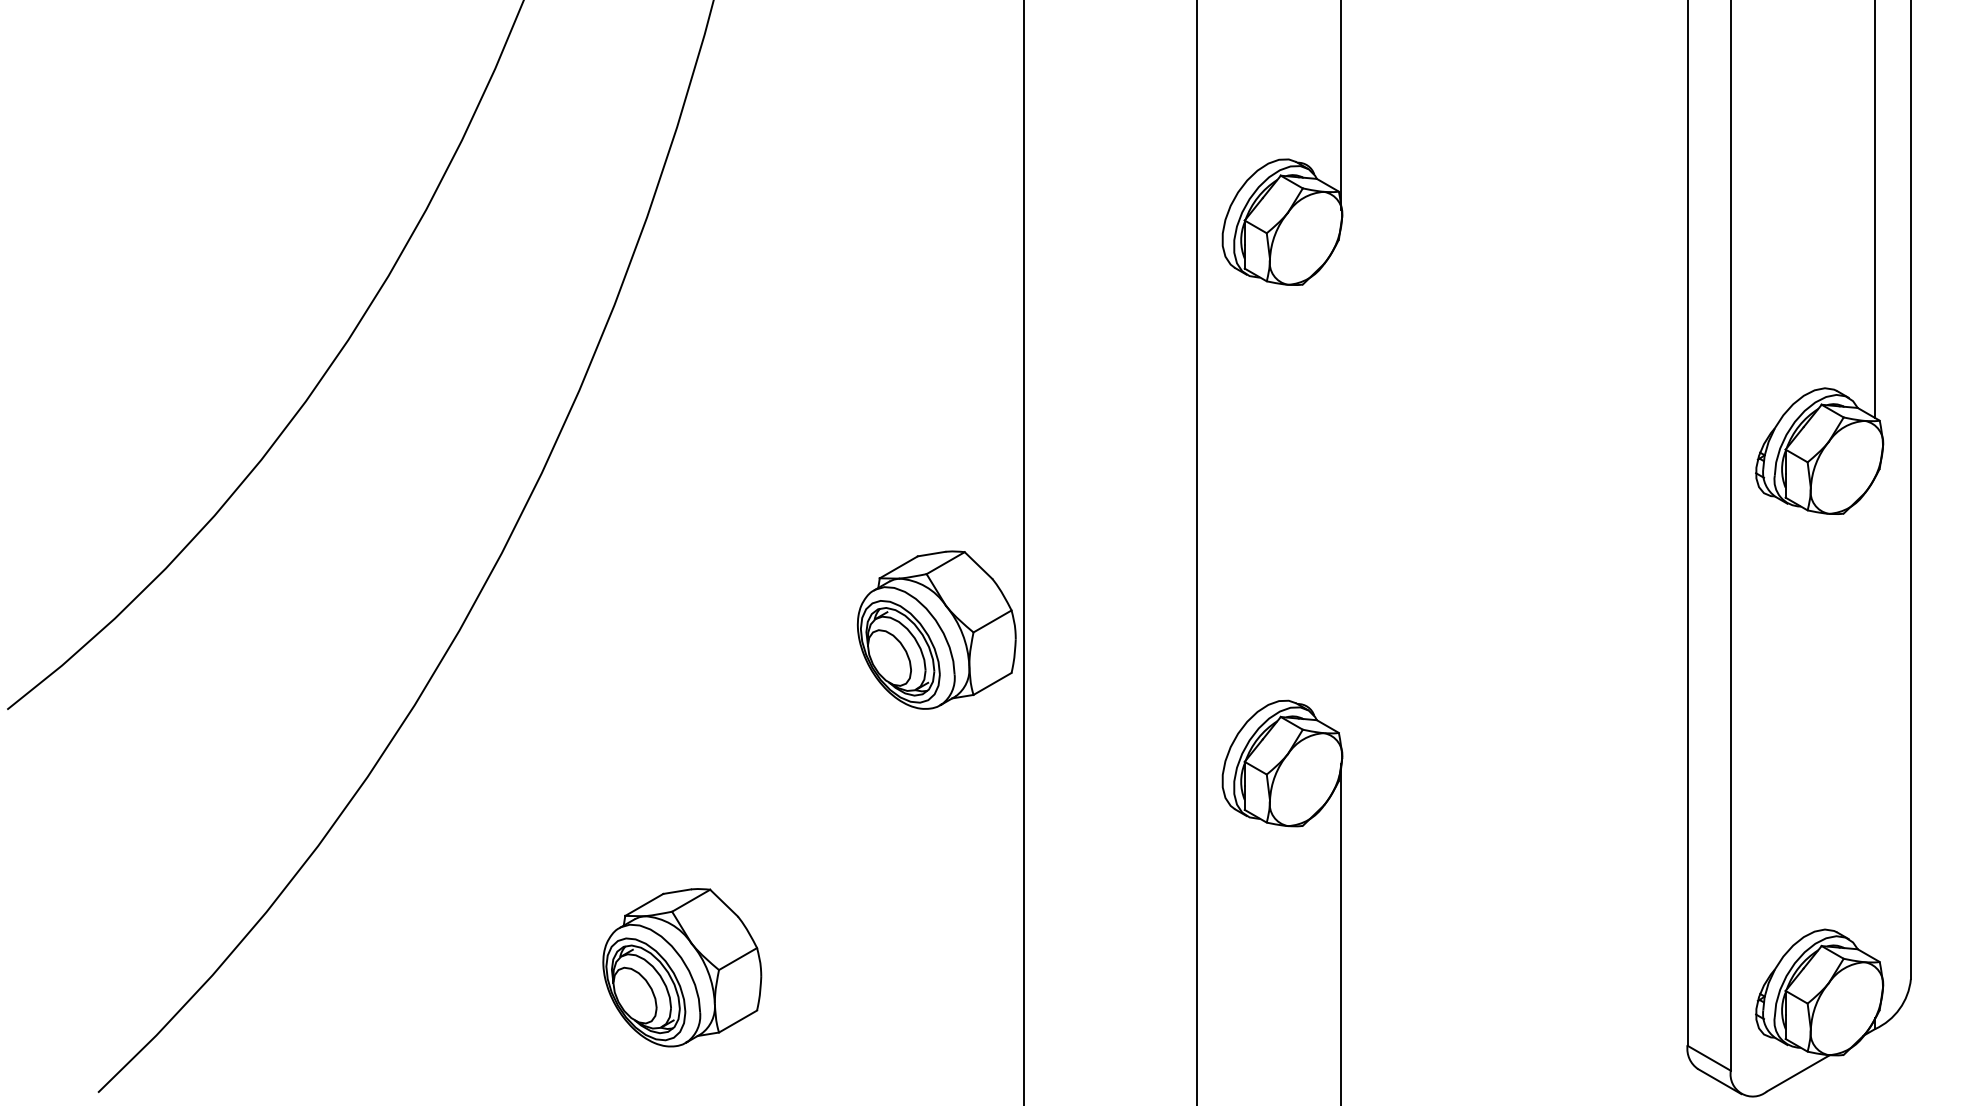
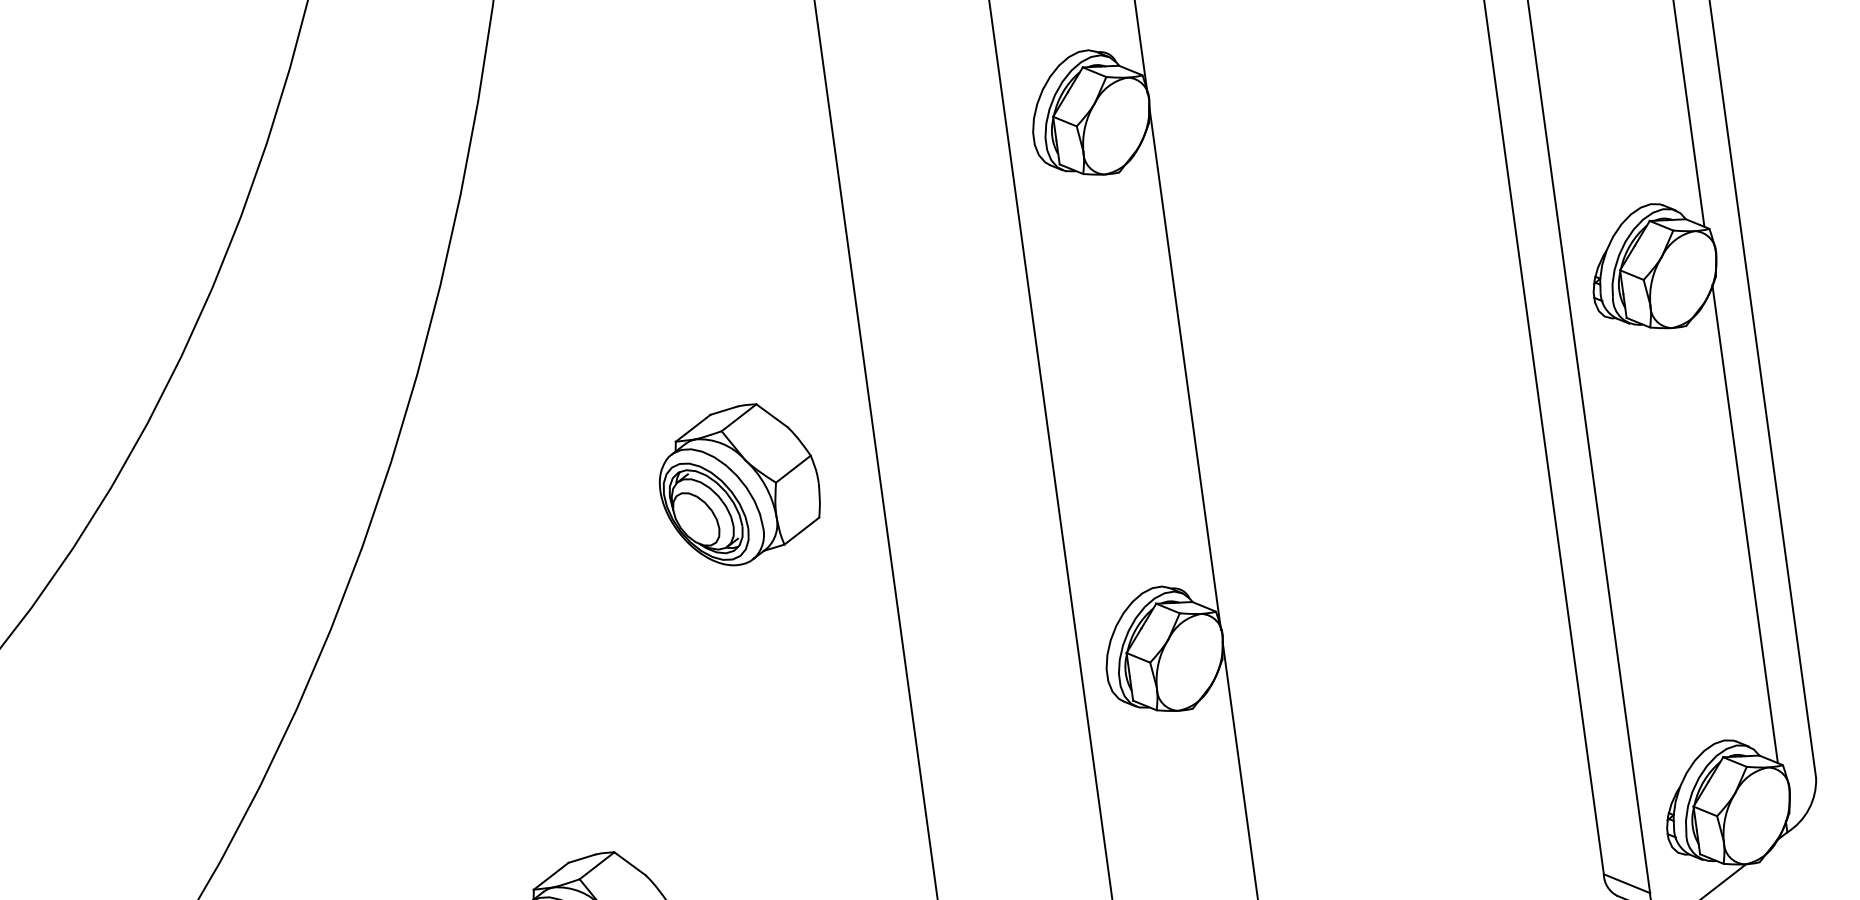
line: (1341, 486) -> (1185, 367), added
part: (936, 629) -> (738, 484), moved
line: (1875, 717) -> (1745, 523), added

